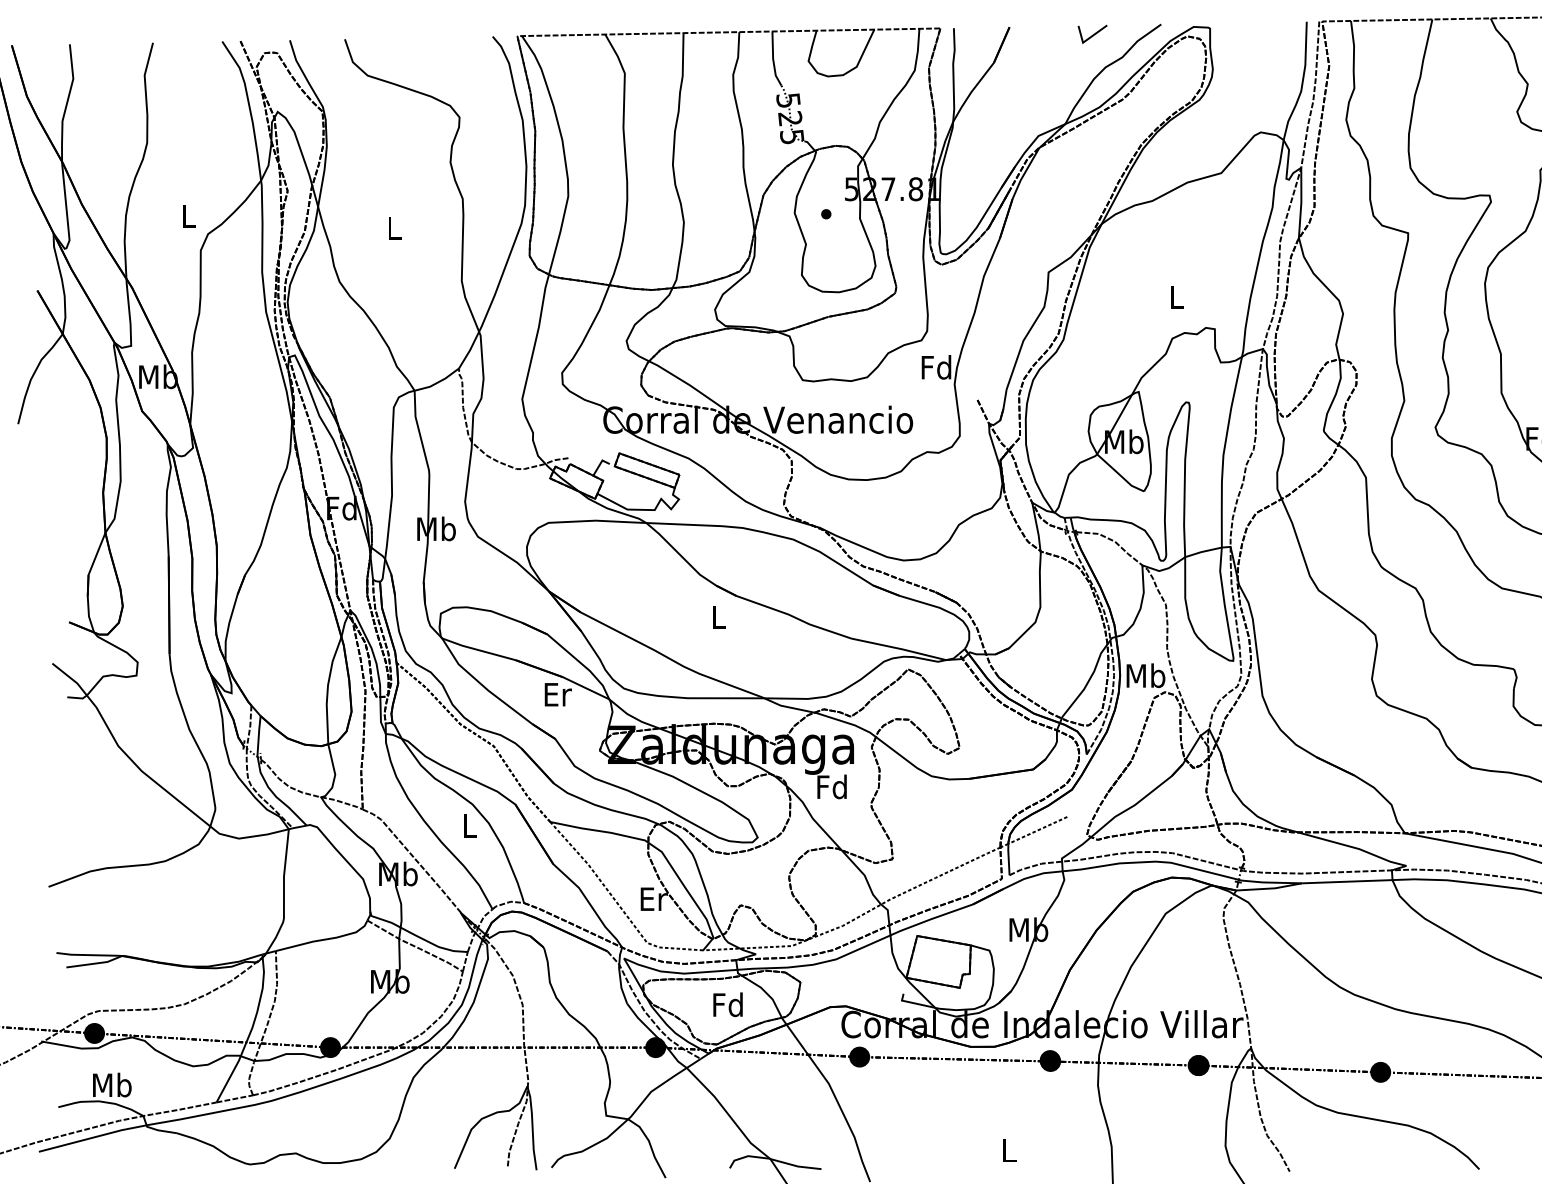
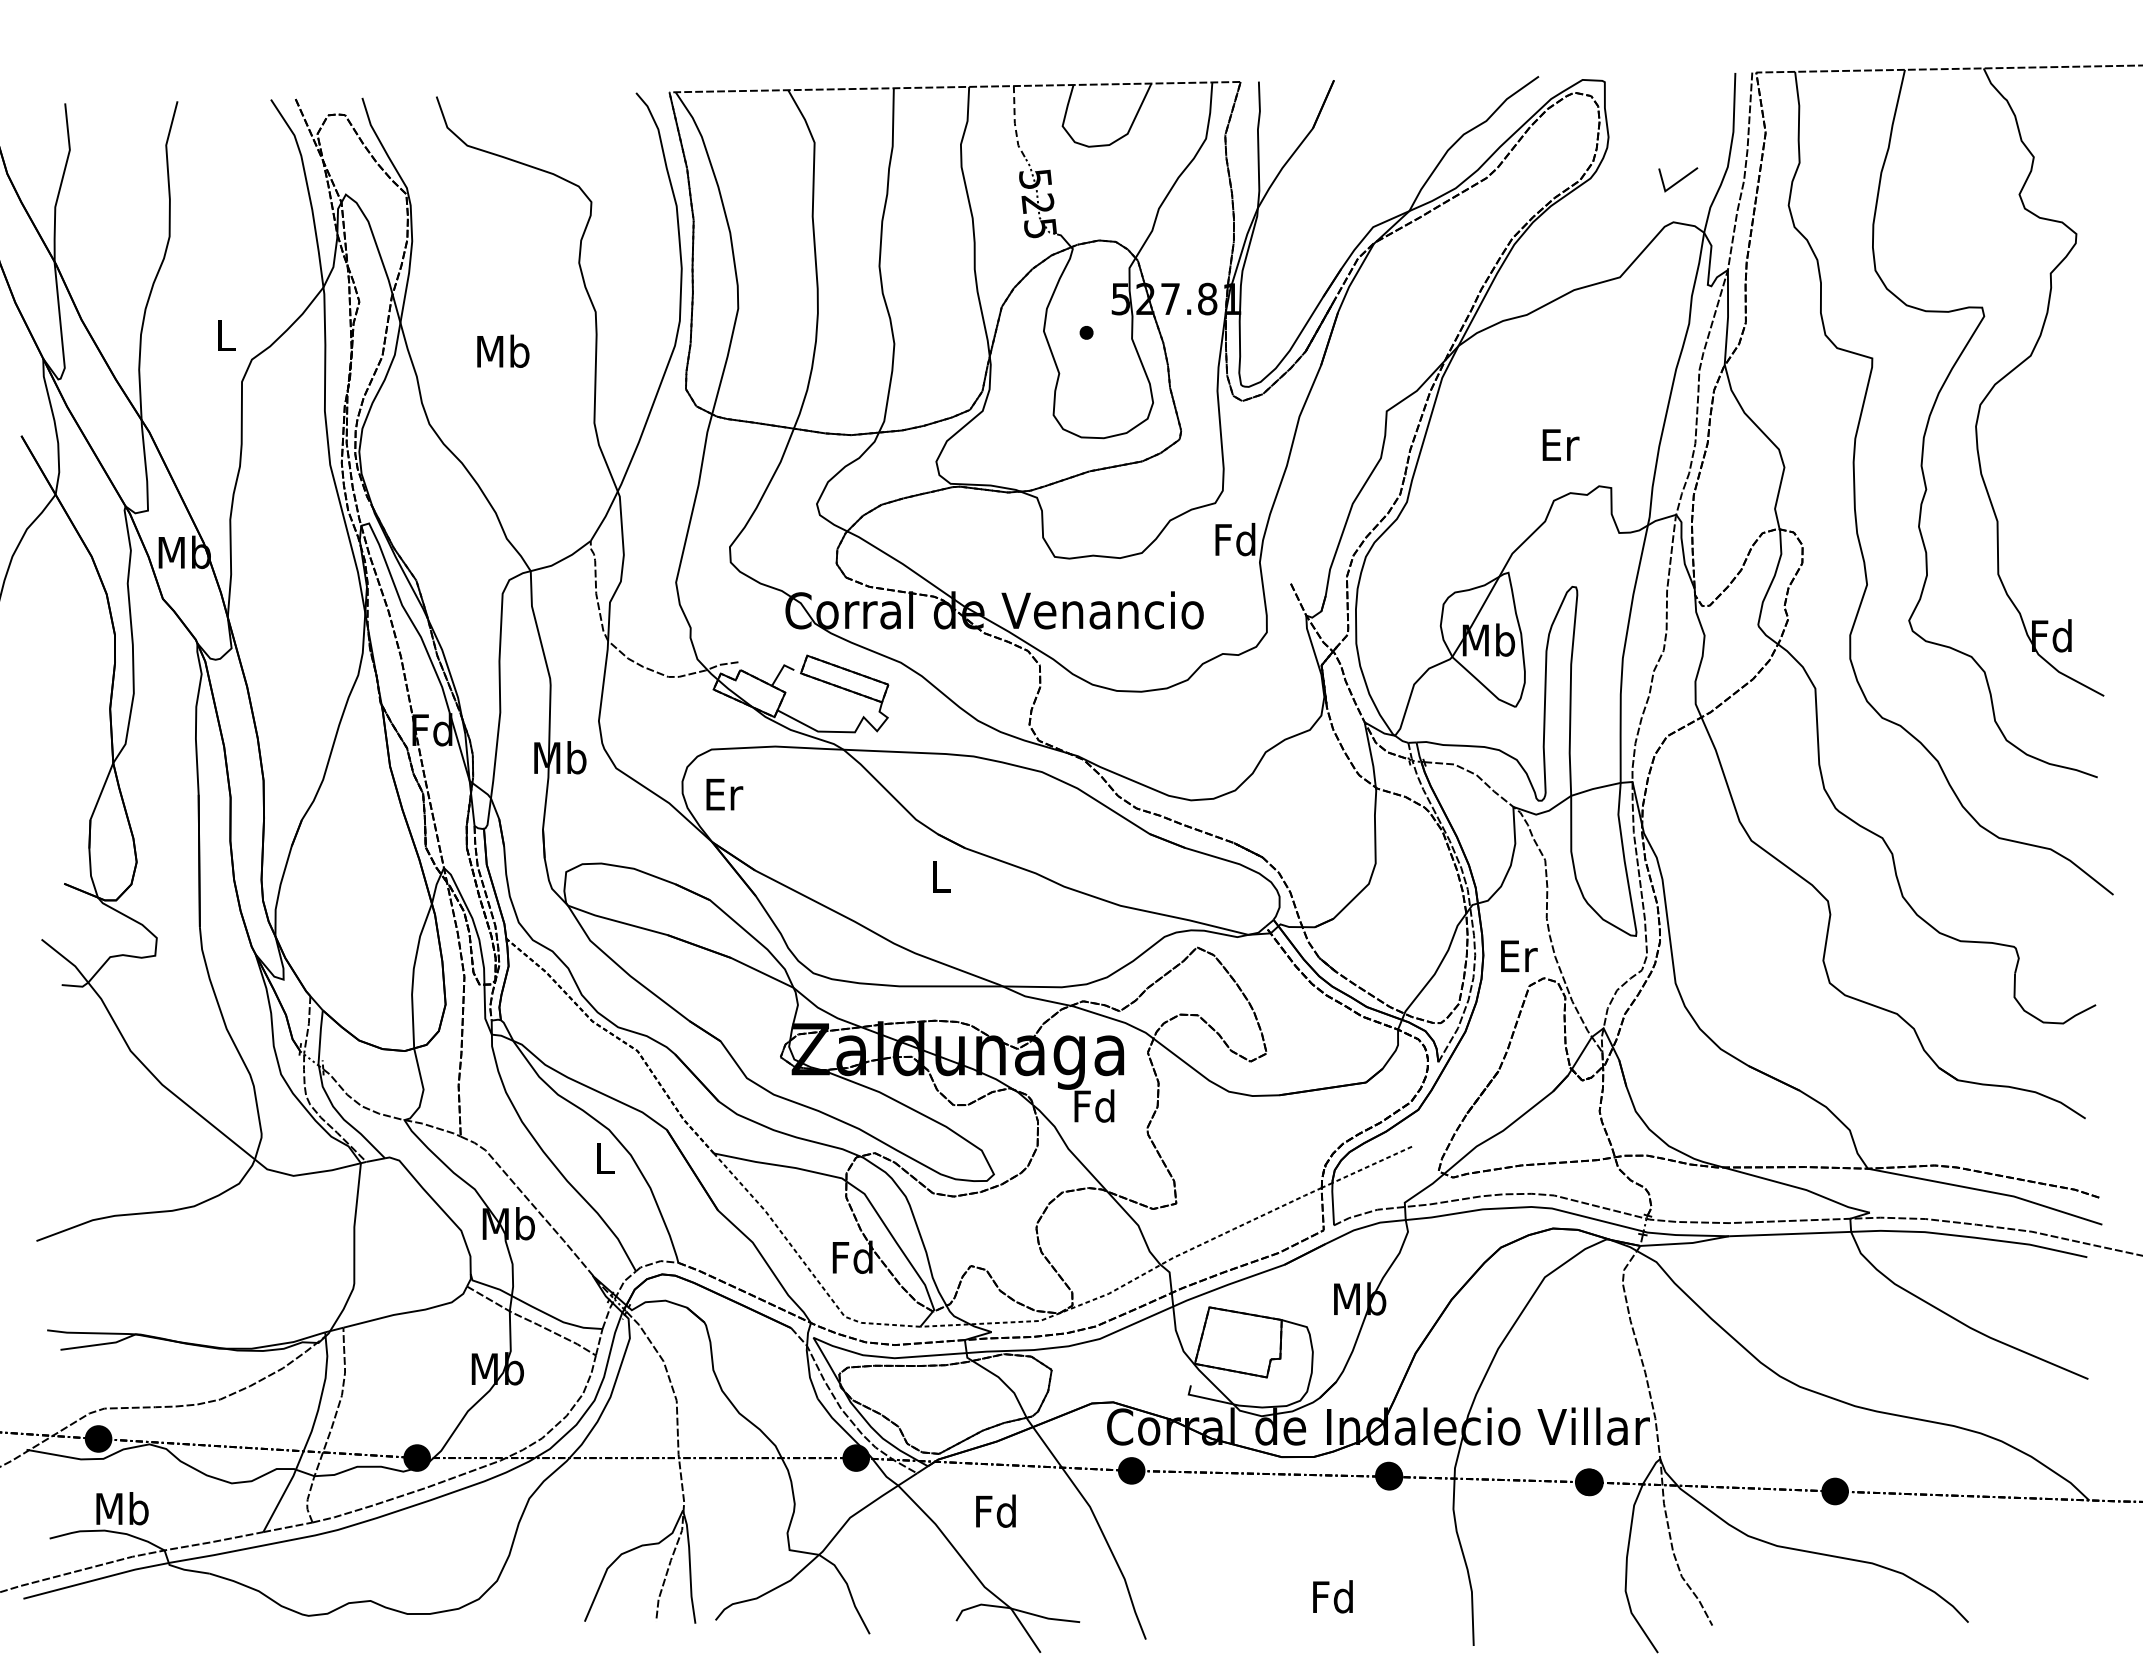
line: (1093, 34) -> (1679, 179), moved
line: (772, 59) -> (1014, 124), solid -> dashed
text: (394, 227) -> (503, 350), L -> Mb
text: (1177, 296) -> (1560, 444), L -> Er
text: (1146, 675) -> (1518, 955), Mb -> Er
text: (558, 694) -> (724, 794), moved
text: (652, 898) -> (852, 1256), Er -> Fd
text: (727, 1004) -> (995, 1510), moved
text: (1008, 1150) -> (1332, 1596), L -> Fd

